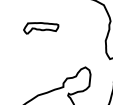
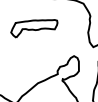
part: (41, 28) -> (34, 28), size x1.67

